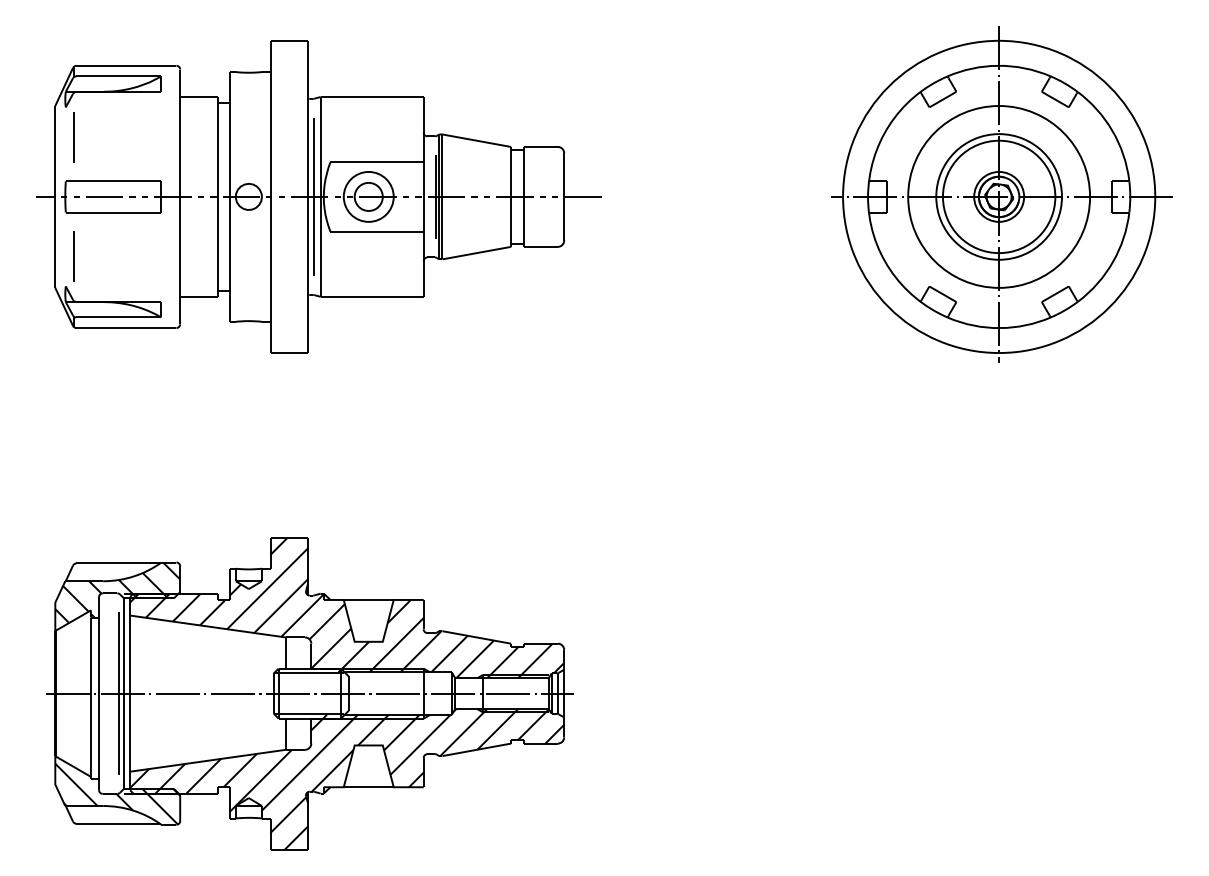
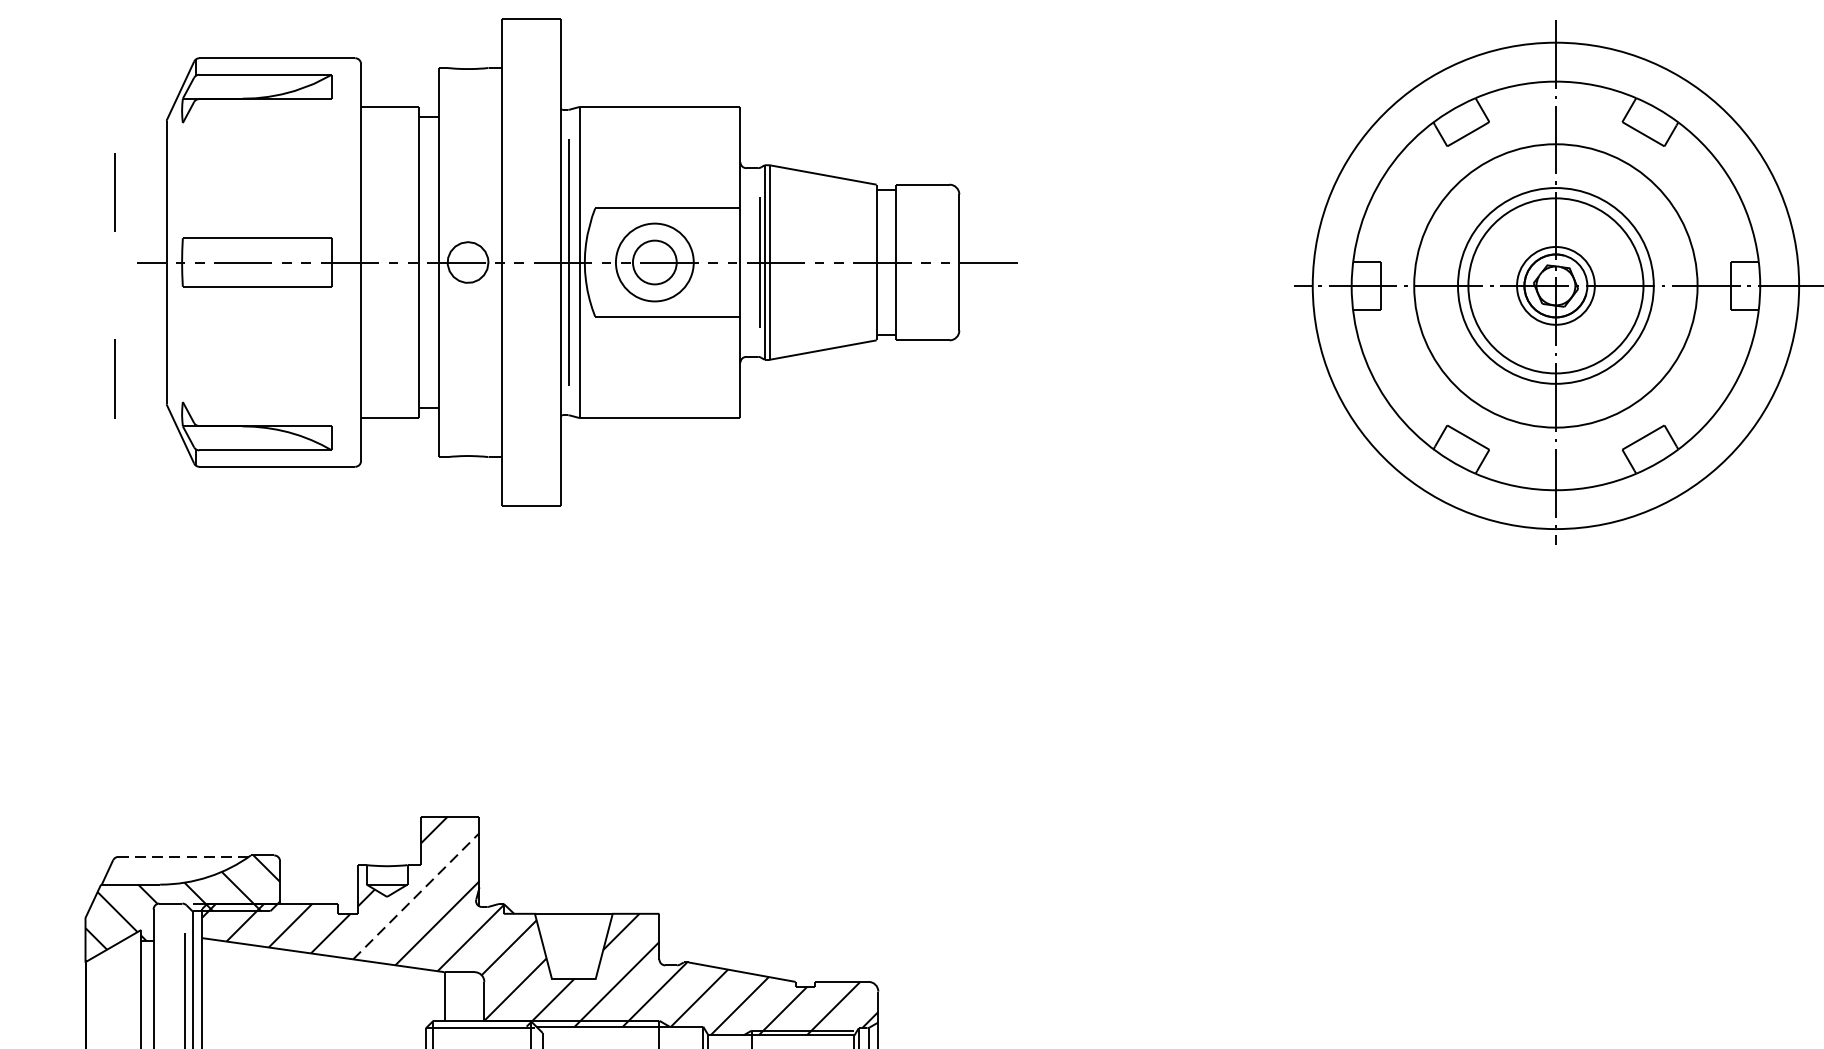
part: (318, 196) -> (576, 261), moved
line: (118, 563) -> (183, 856), solid -> dashed
line: (268, 588) -> (417, 895), solid -> dashed

